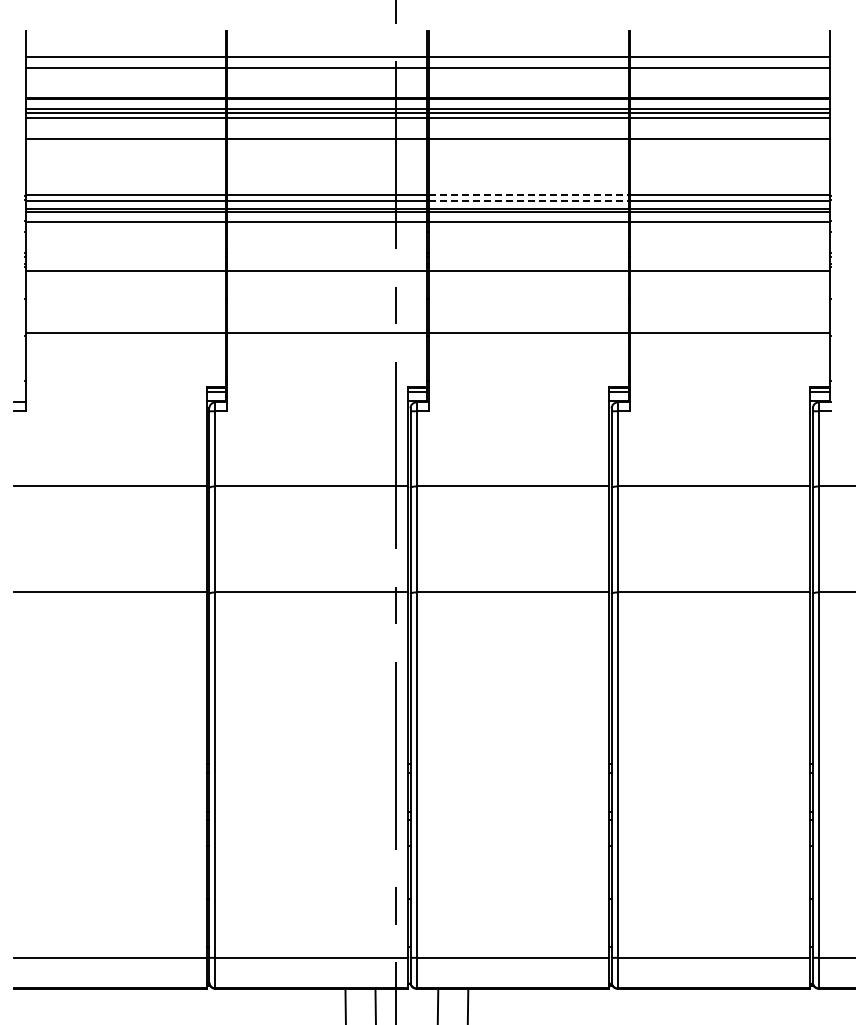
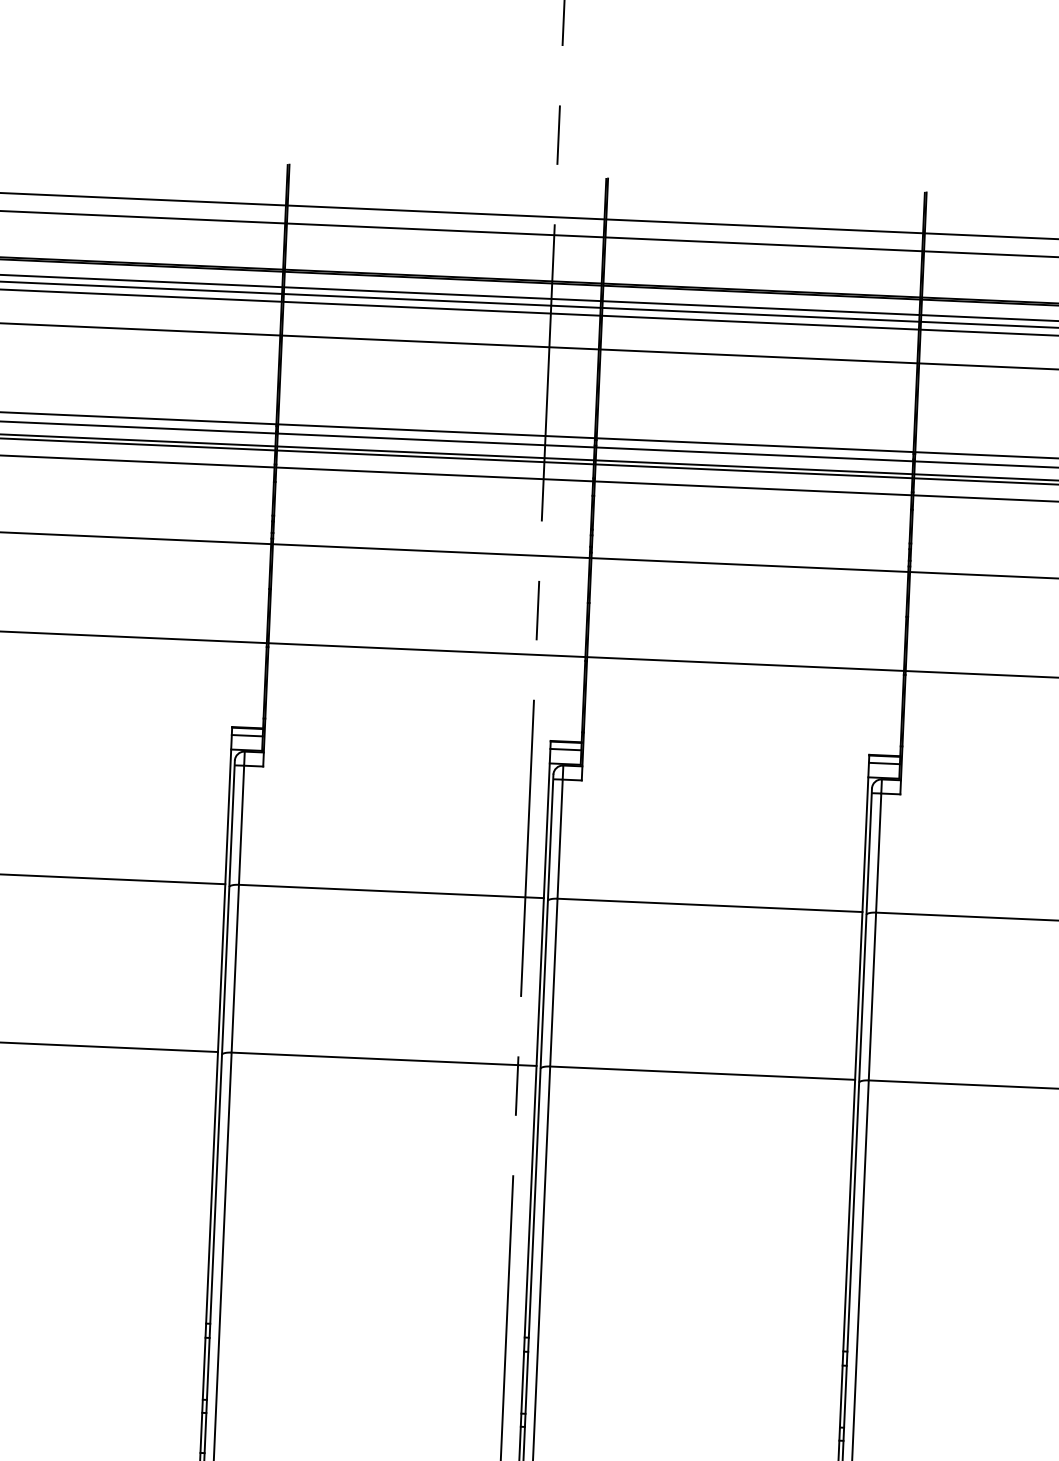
line: (529, 195) -> (756, 445), dashed -> solid
line: (529, 201) -> (756, 455), dashed -> solid

